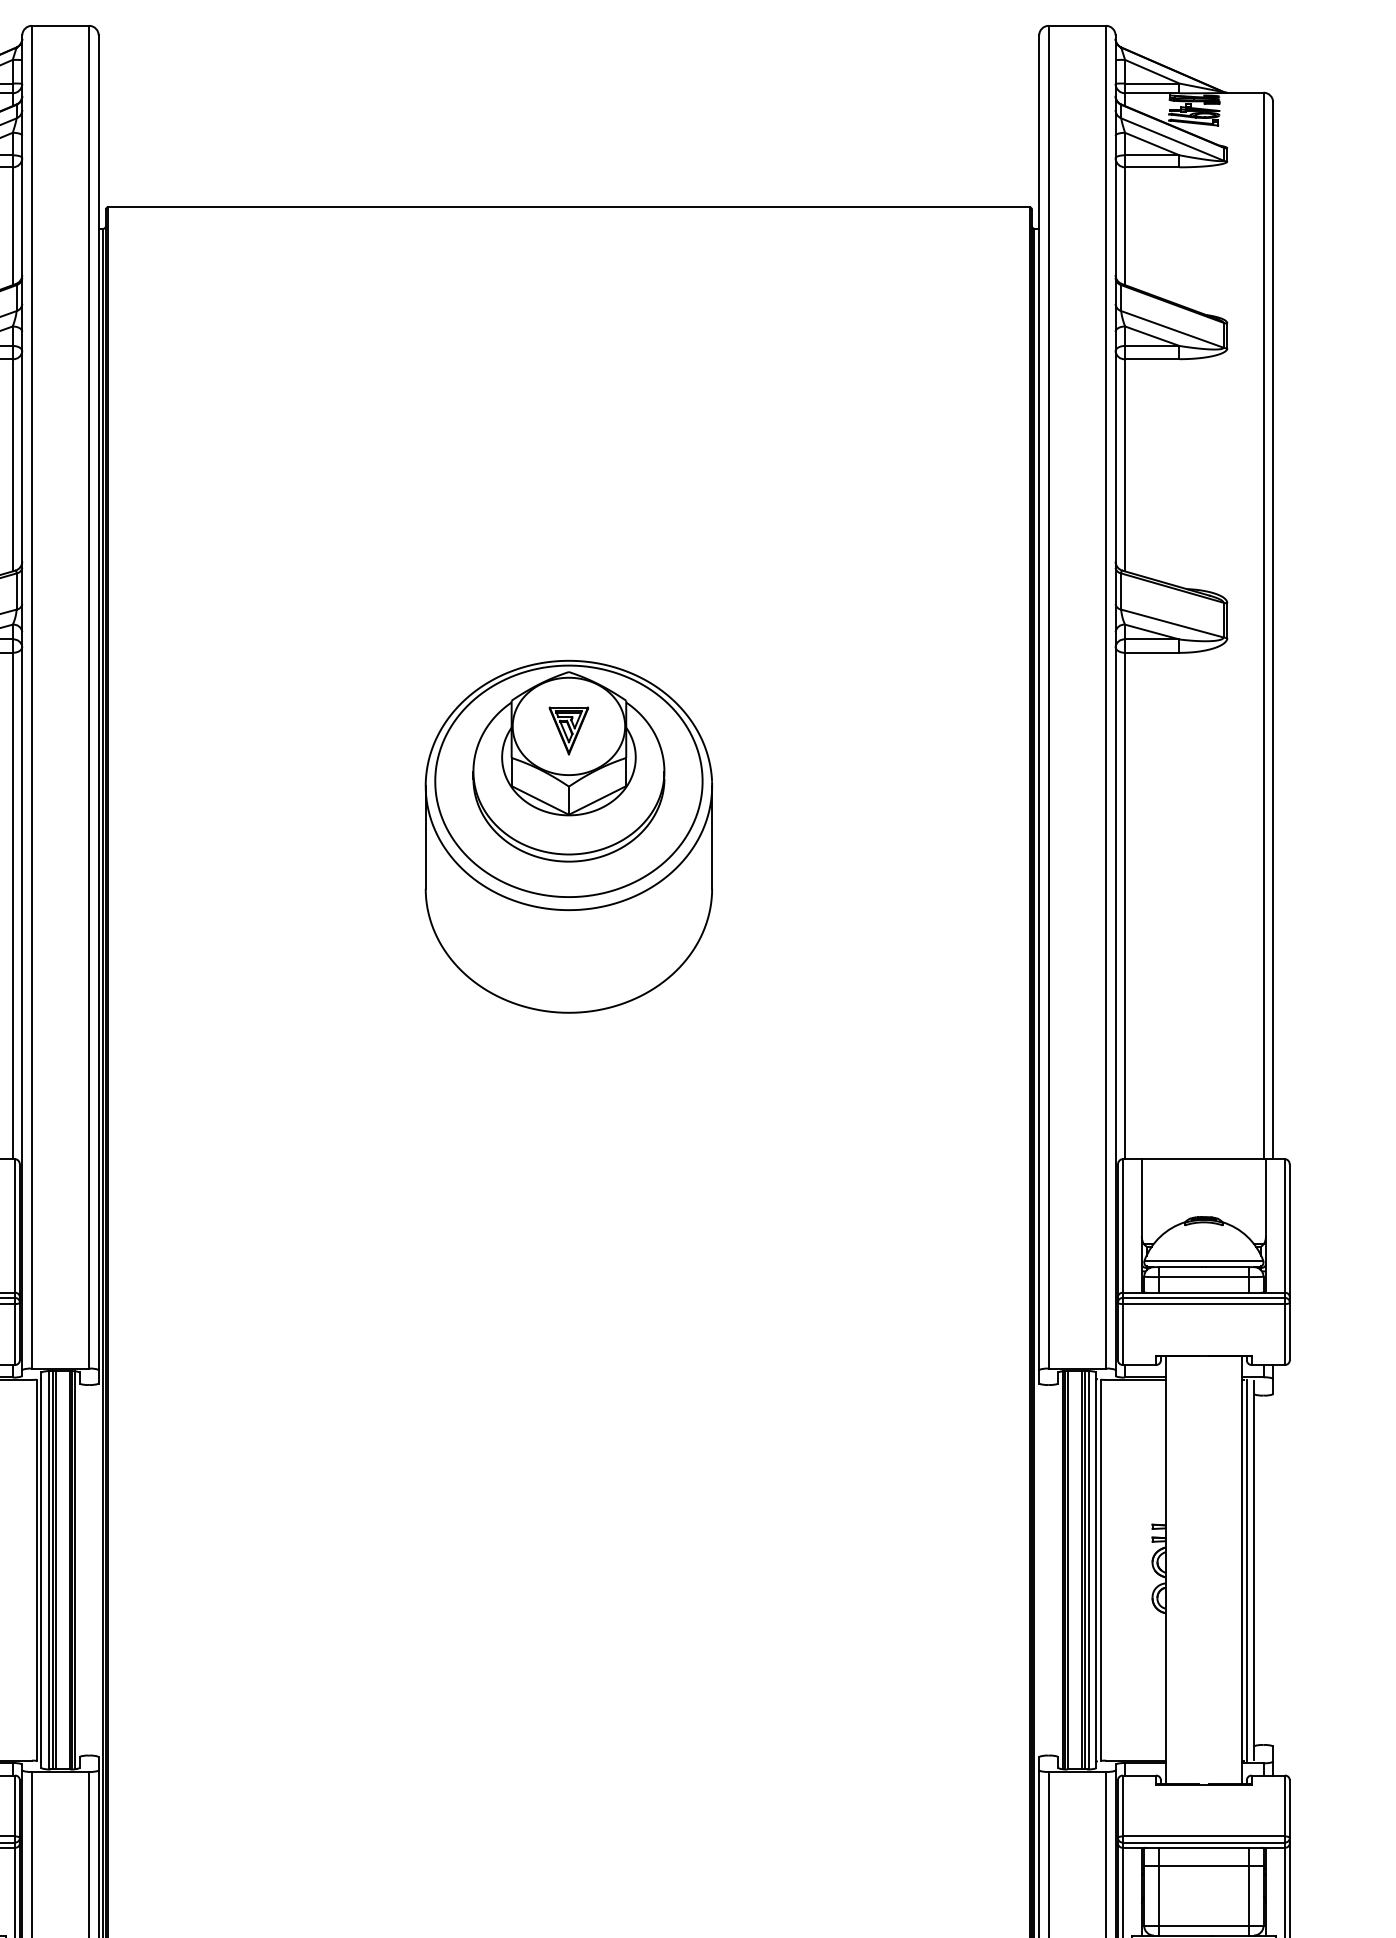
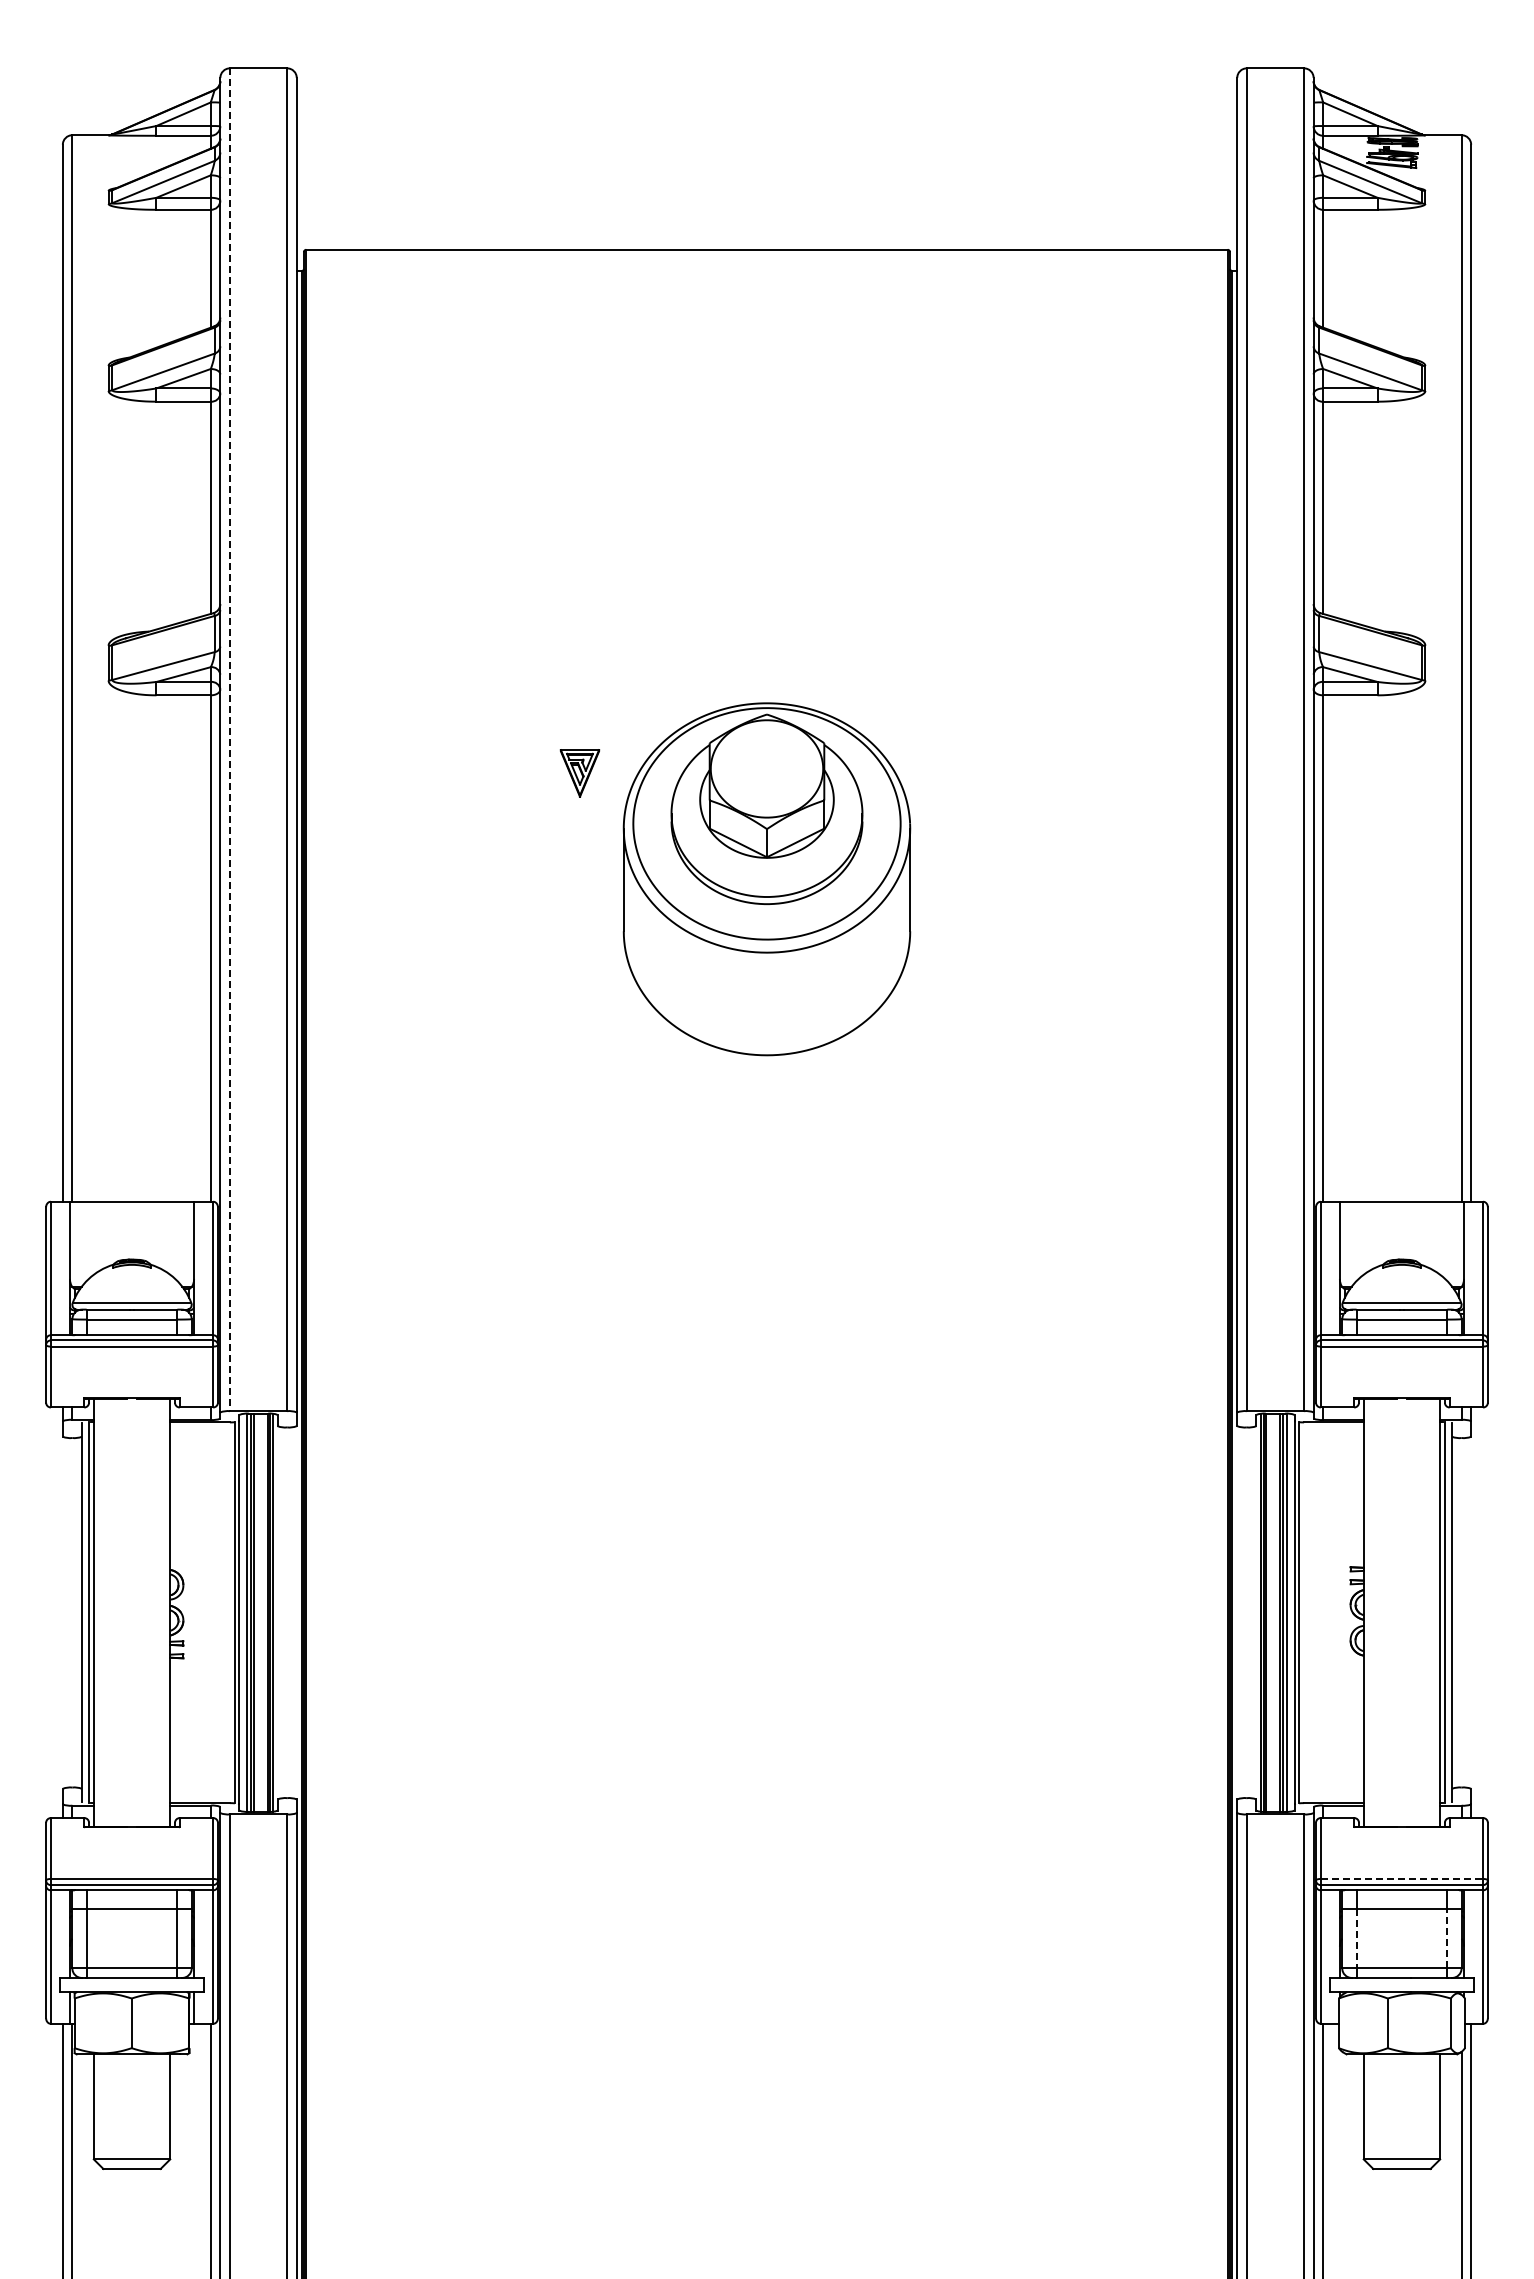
line: (31, 698) -> (229, 740), solid -> dashed
part: (568, 731) -> (579, 773), moved
line: (1204, 1836) -> (1402, 1878), solid -> dashed
line: (1158, 1896) -> (1356, 1938), solid -> dashed
line: (1249, 1896) -> (1447, 1938), solid -> dashed

